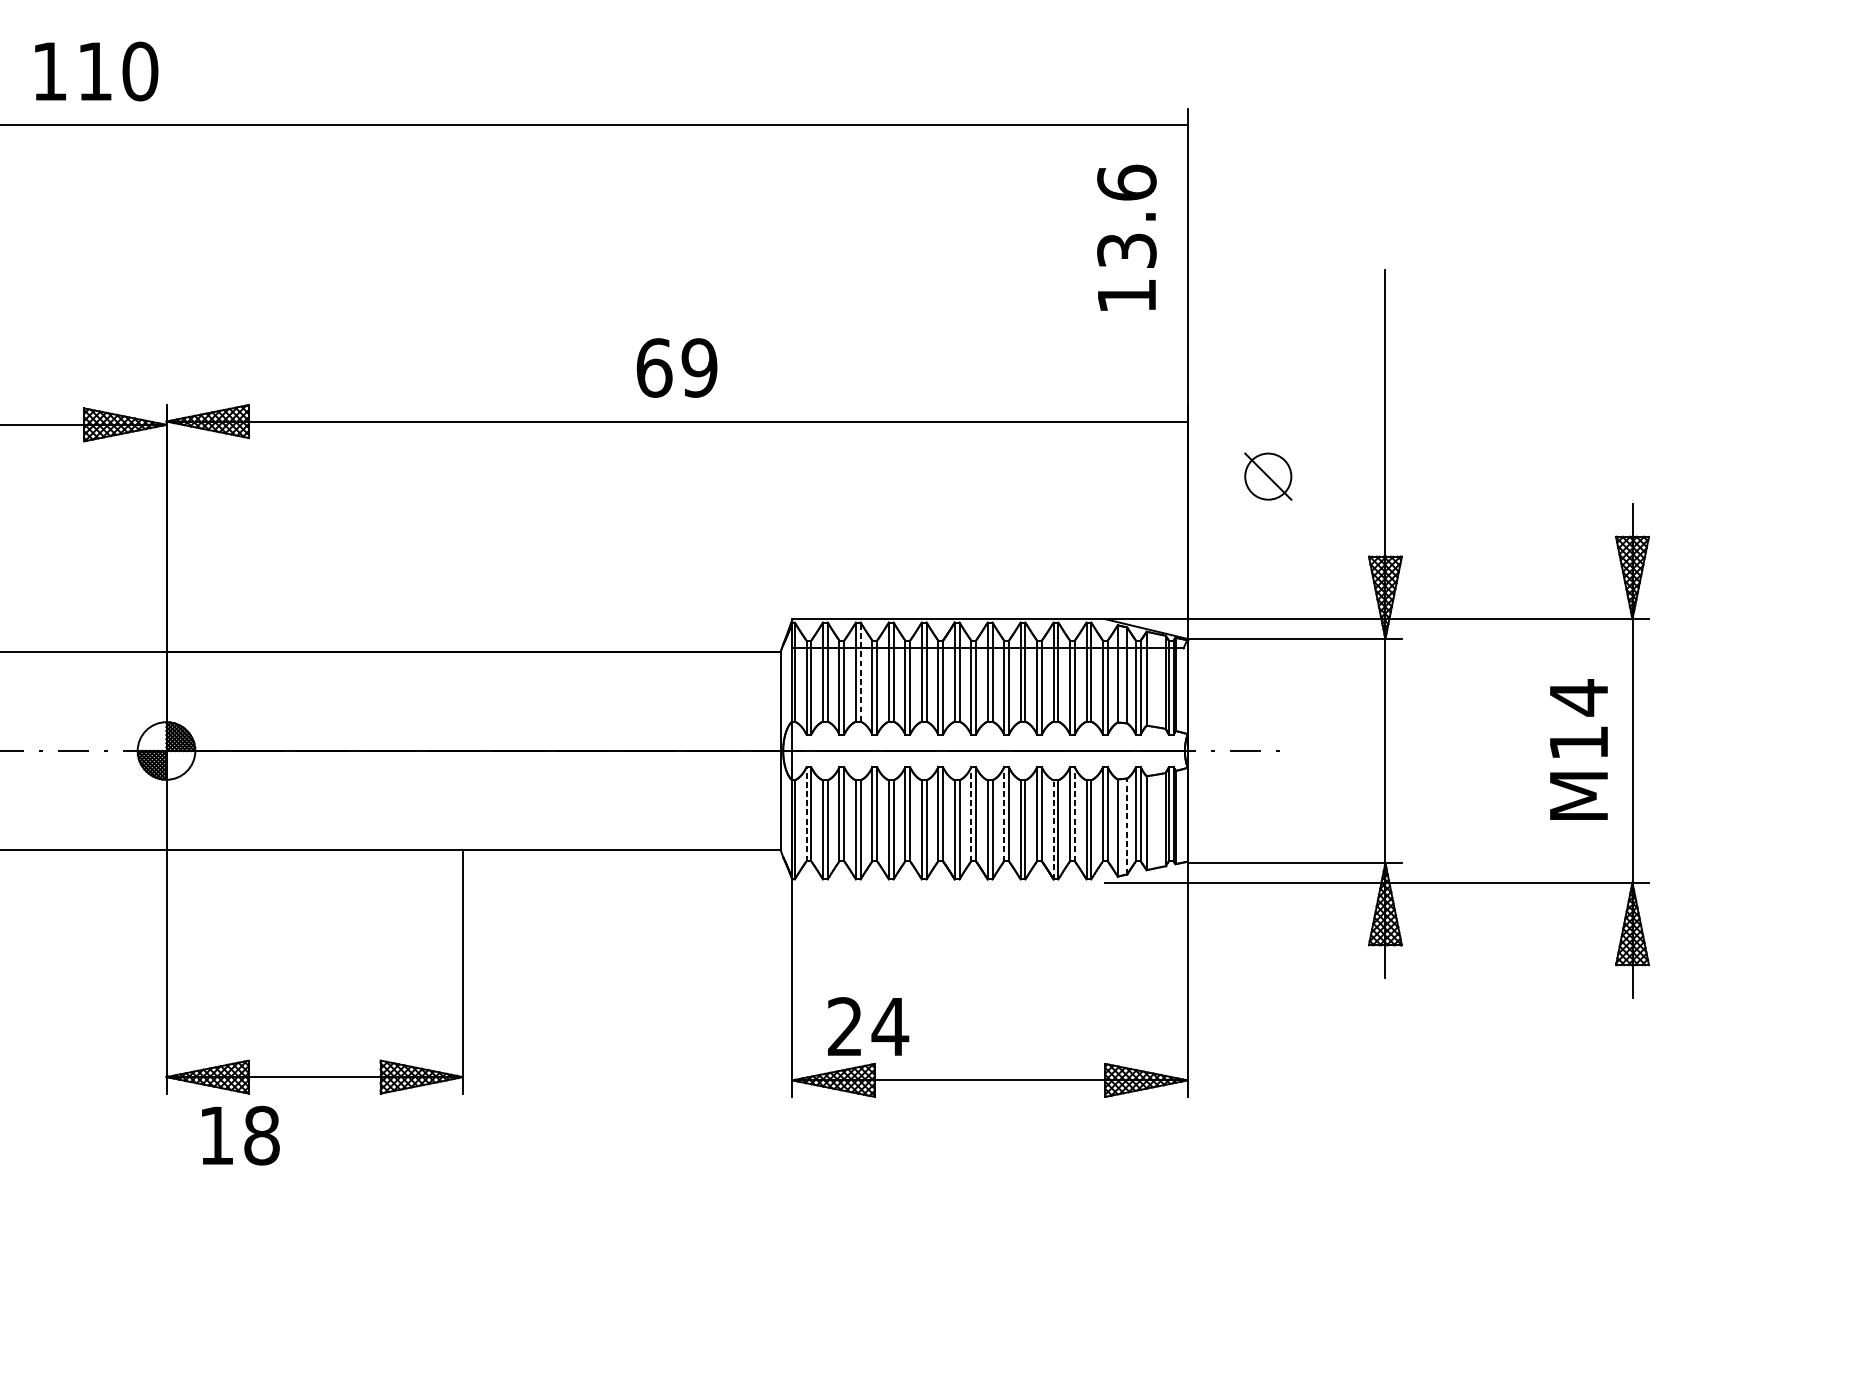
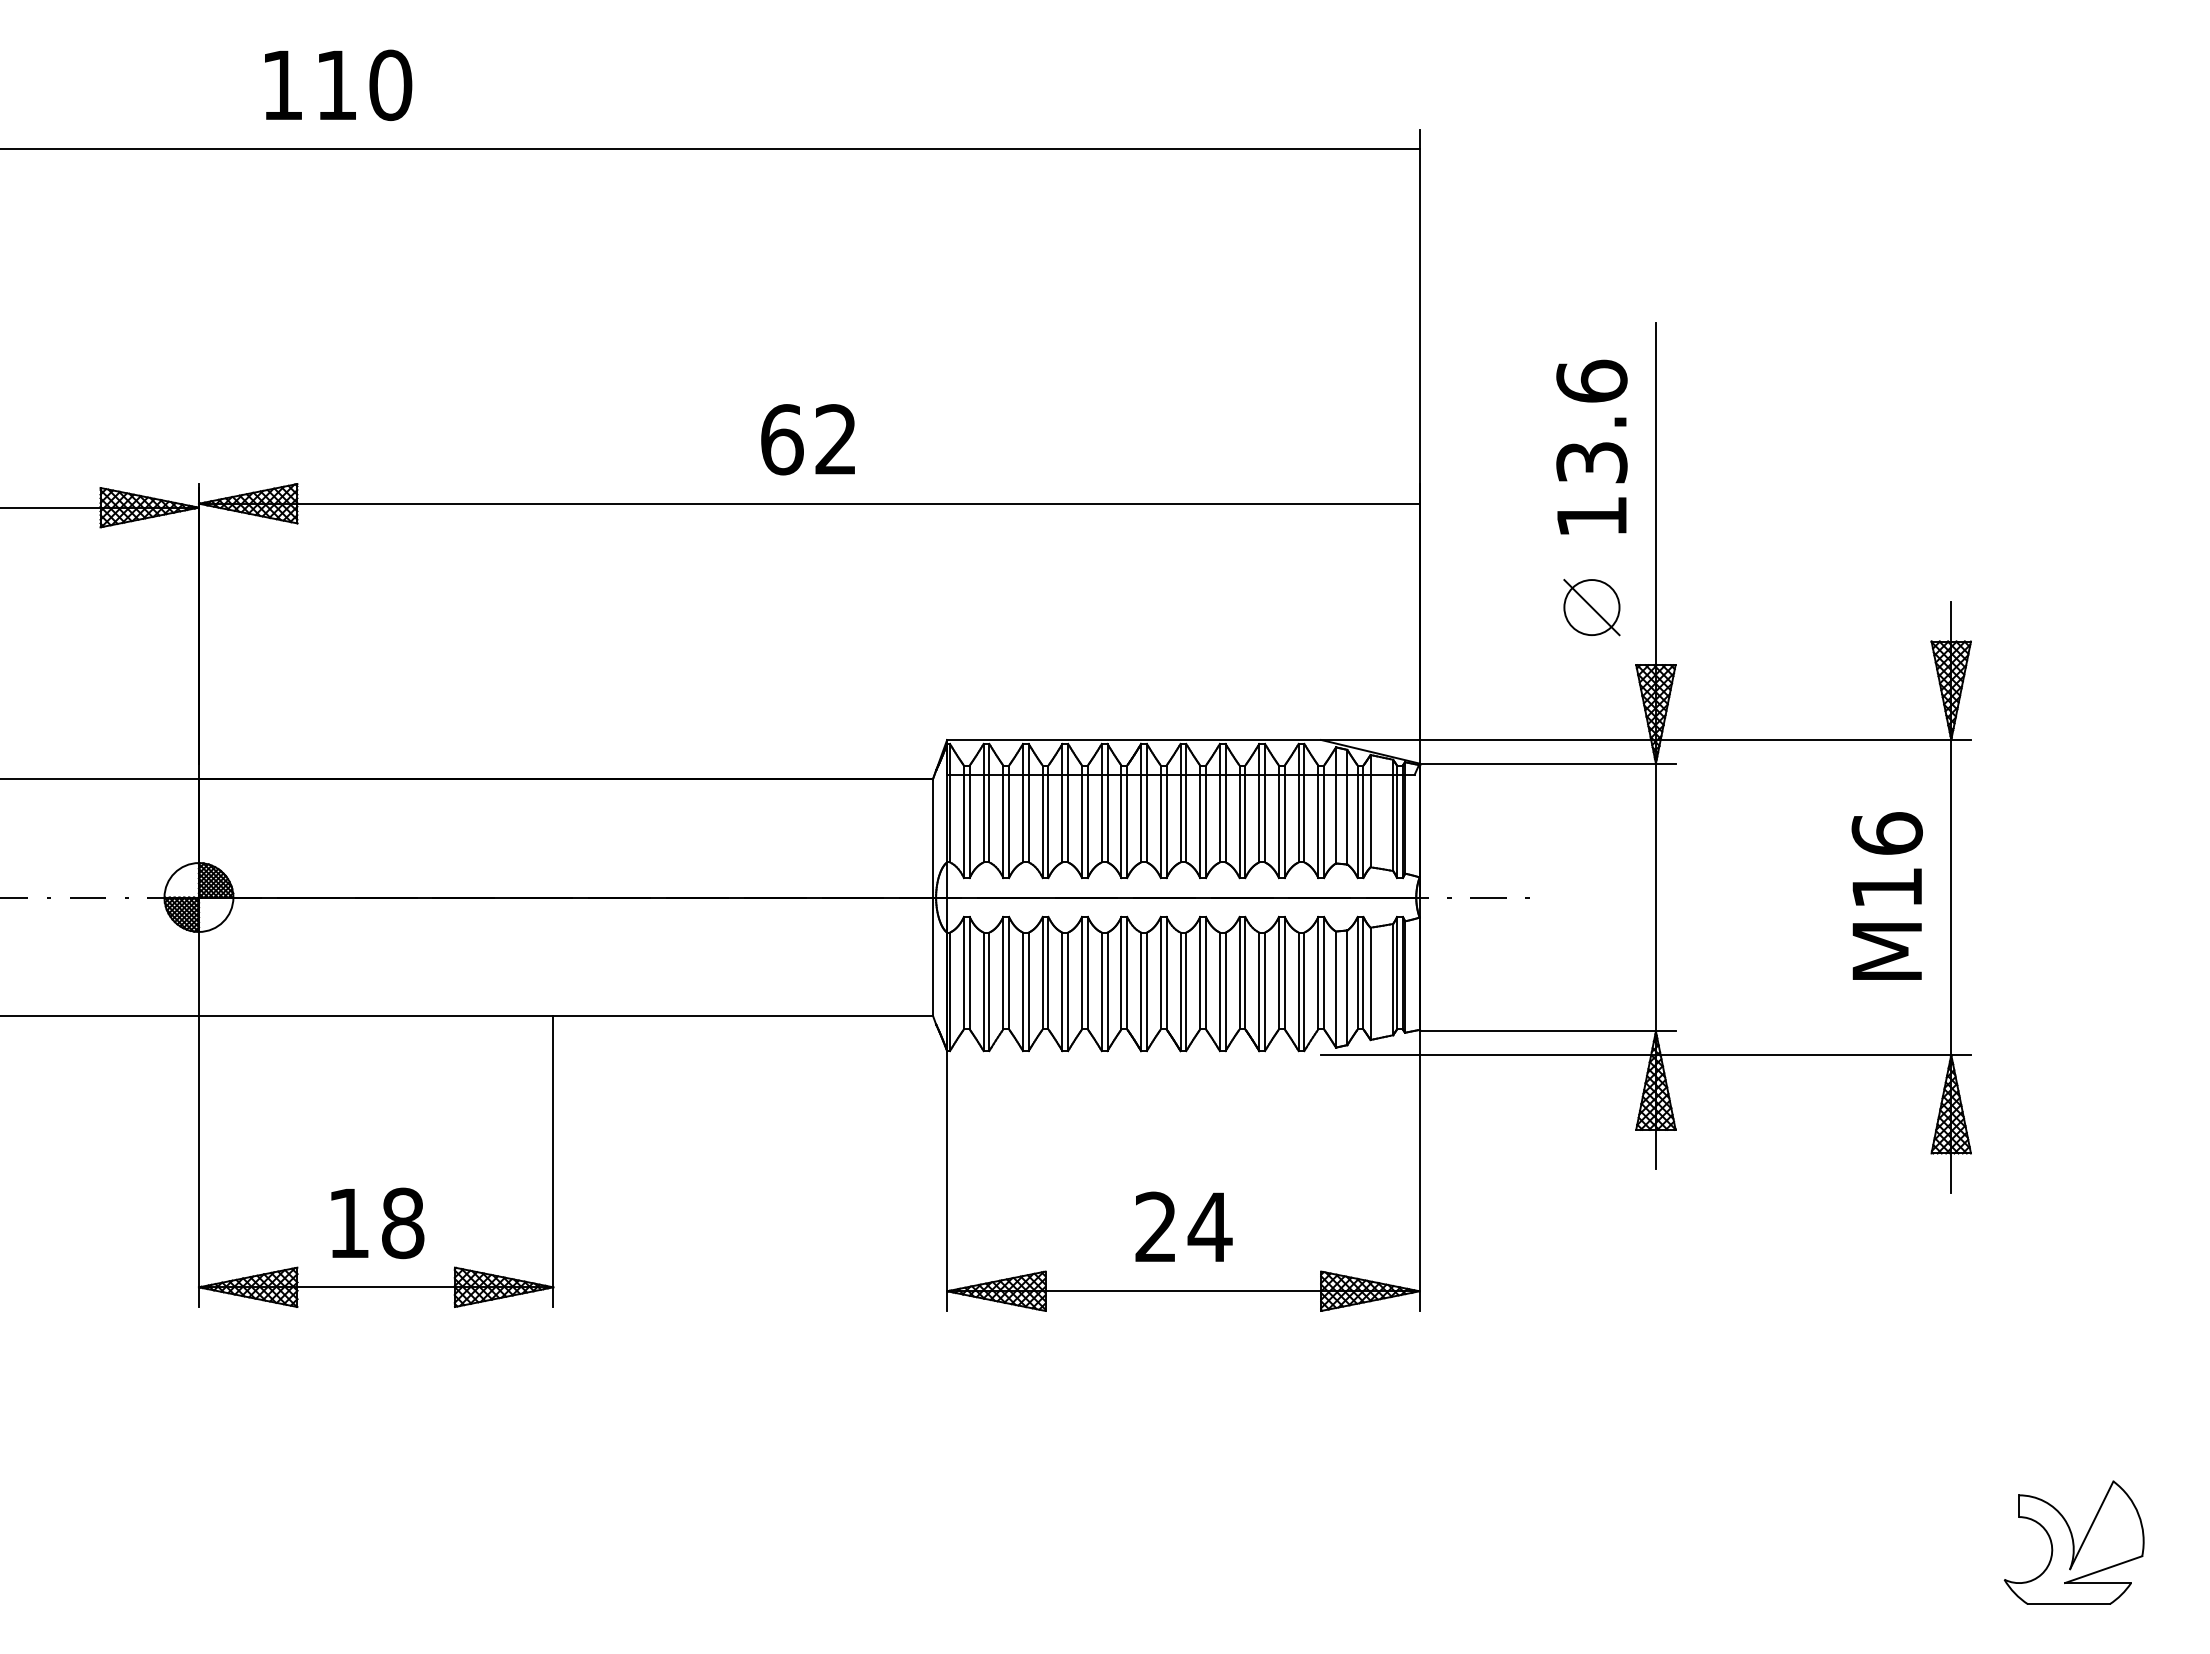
text: (96, 70) -> (338, 84), moved
text: (1126, 237) -> (1591, 446), moved
text: (699, 367) -> (835, 439), 69 -> 62
part: (1267, 476) -> (1591, 607), moved
line: (860, 671) -> (1028, 802), dashed -> solid
text: (1578, 697) -> (1886, 833), M14 -> M16
line: (806, 813) -> (963, 972), dashed -> solid
line: (970, 813) -> (1160, 972), dashed -> solid
line: (1004, 813) -> (1200, 972), dashed -> solid
line: (1074, 813) -> (1284, 972), dashed -> solid
line: (1127, 826) -> (1347, 987), dashed -> solid
line: (1053, 829) -> (1259, 991), dashed -> solid
text: (868, 1026) -> (1183, 1226), moved
text: (240, 1135) -> (377, 1223), moved
part: (1734, 1290) -> (2073, 1542), added

